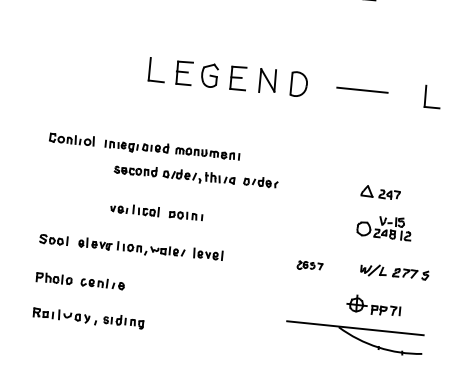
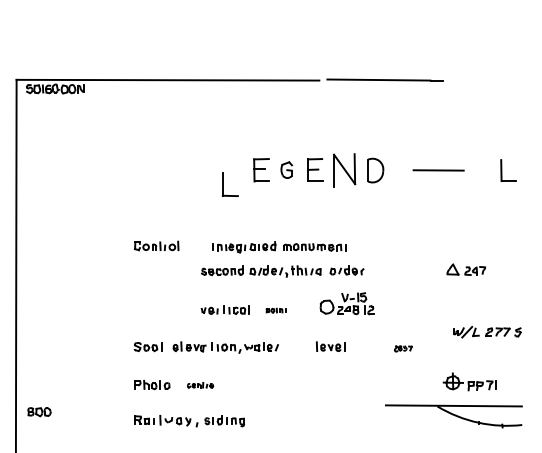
part: (150, 69) -> (223, 184), moved
part: (209, 74) -> (286, 169), size x0.7
part: (266, 80) -> (343, 169), size x1.4
part: (172, 150) -> (279, 247), moved
part: (185, 215) -> (275, 310), size x0.6
part: (383, 227) -> (346, 303), moved
part: (207, 254) -> (330, 346), moved
part: (310, 265) -> (403, 348), size x0.7
part: (394, 272) -> (487, 332), moved
part: (102, 283) -> (200, 385), size x0.6

